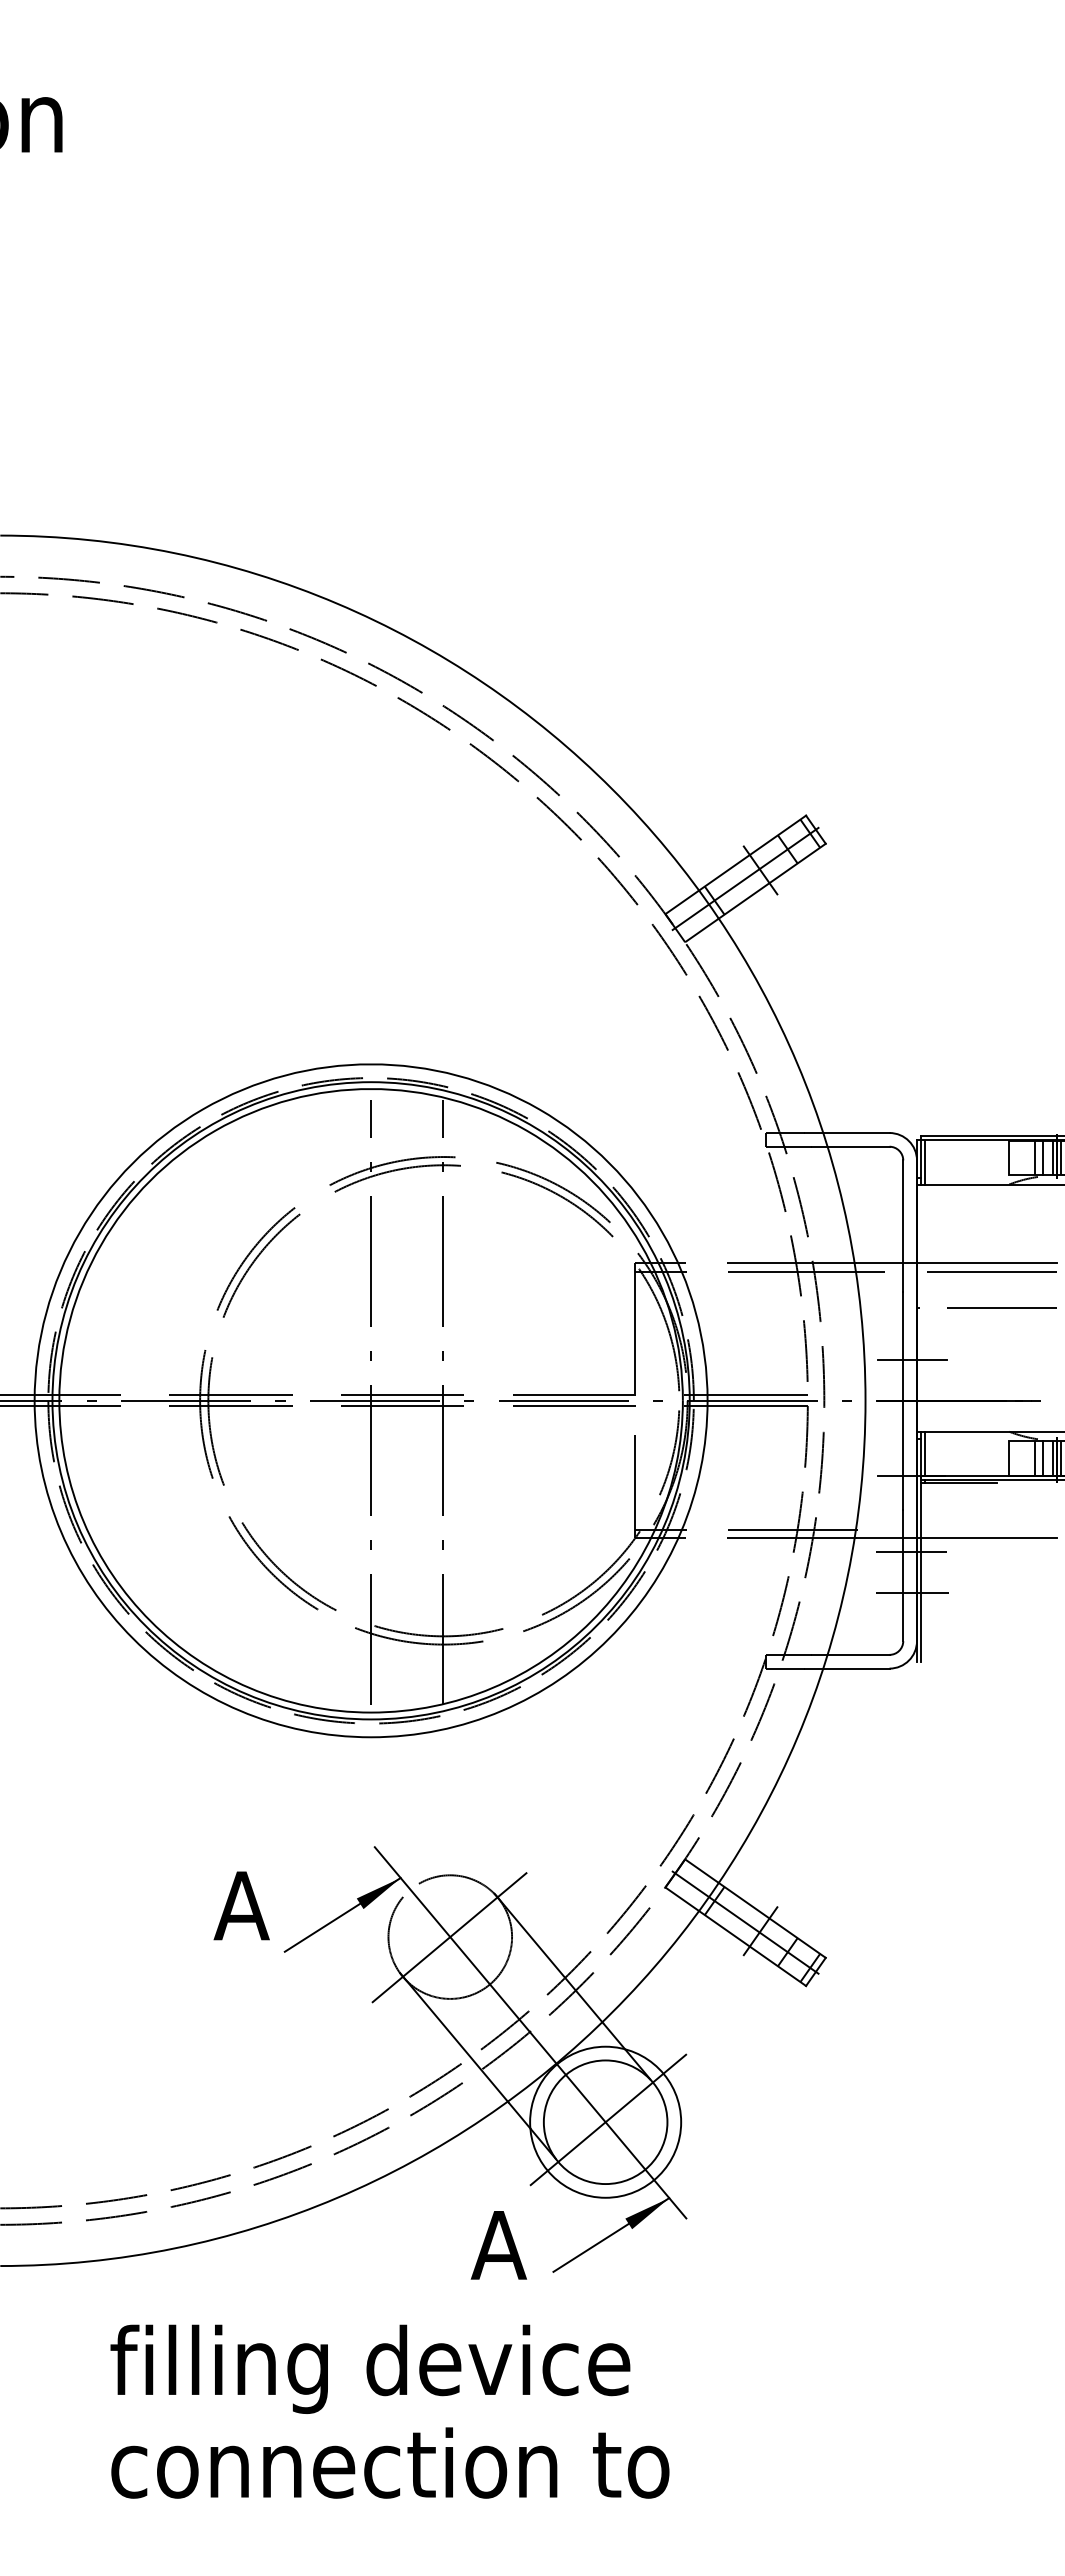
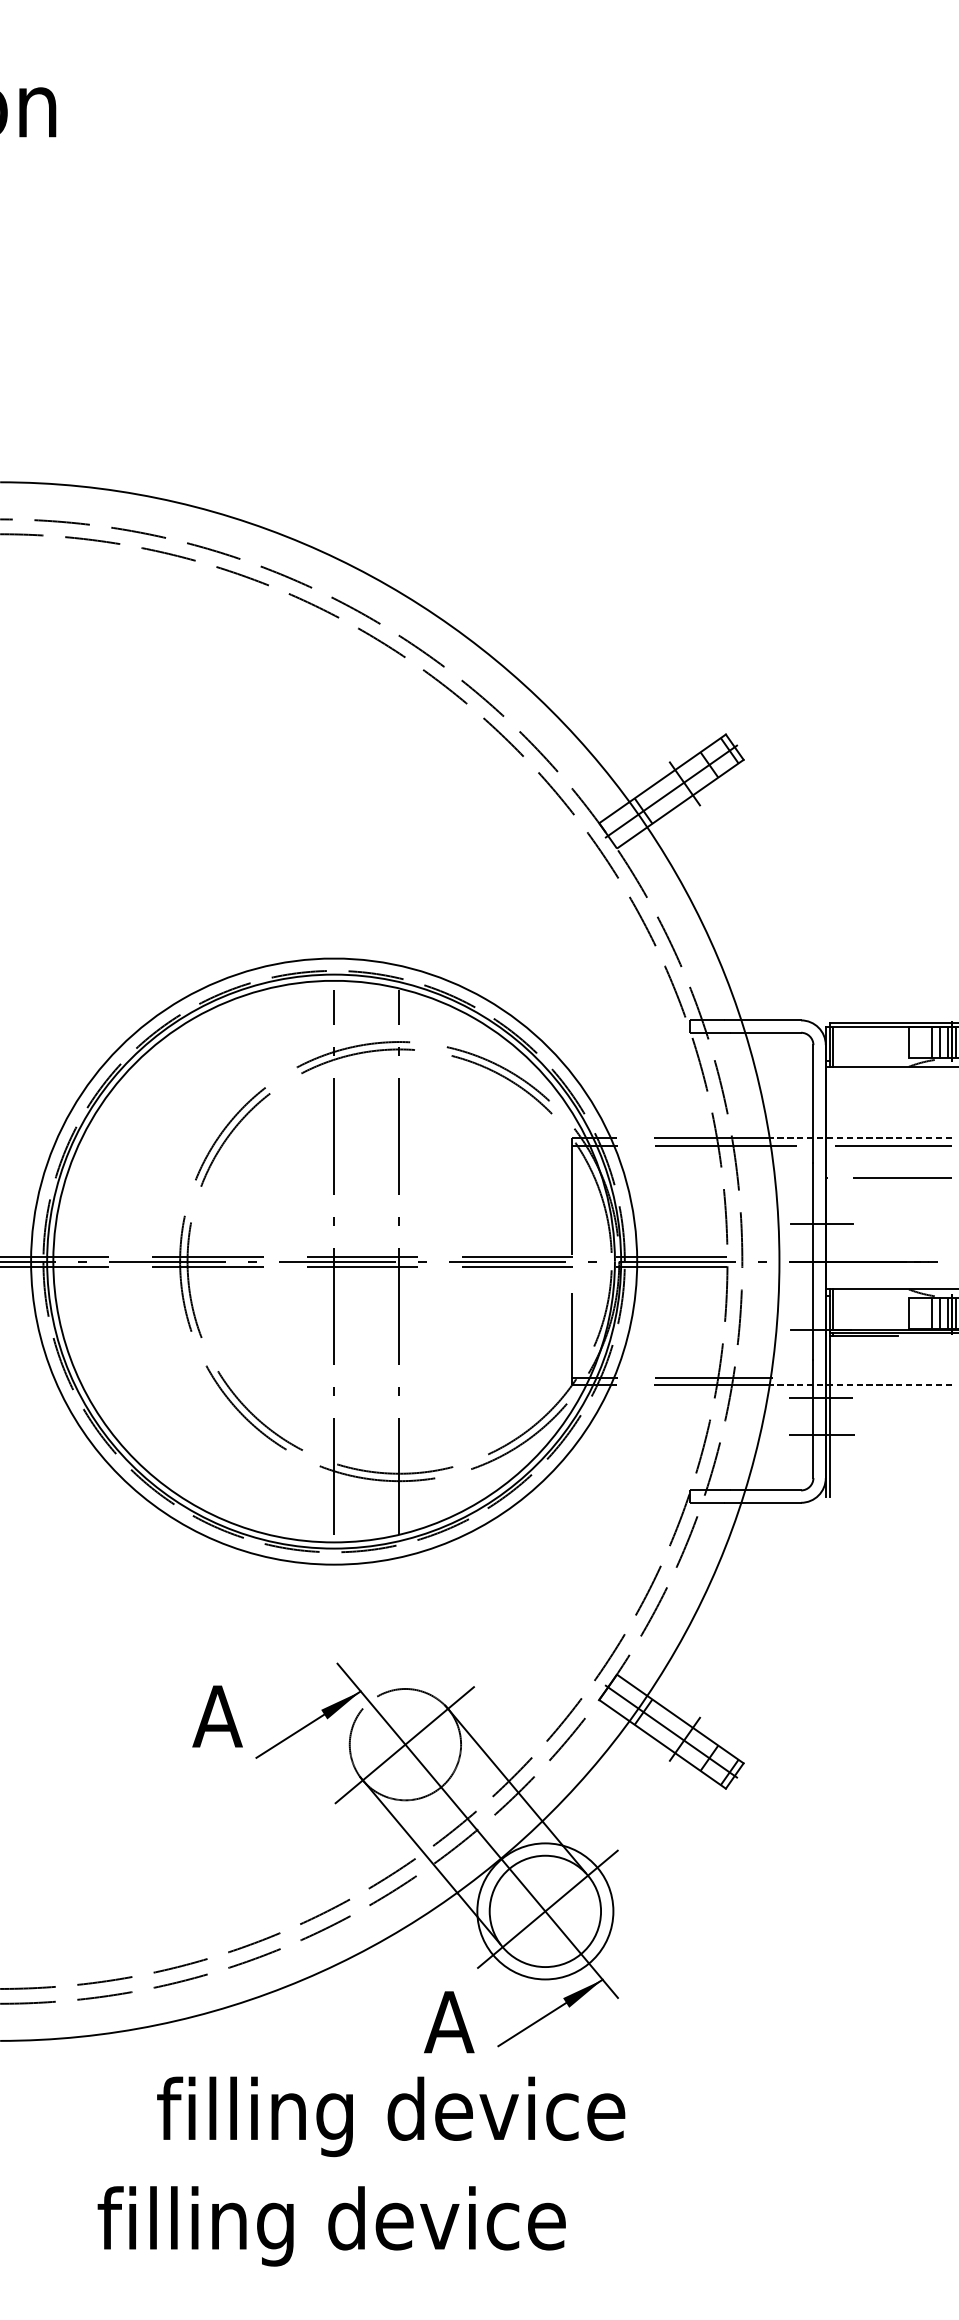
line: (957, 1263) -> (862, 1137), solid -> dashed
line: (957, 1538) -> (862, 1385), solid -> dashed
text: (370, 2368) -> (391, 2116), moved
text: (388, 2471) -> (349, 2225), connection to -> filling device

